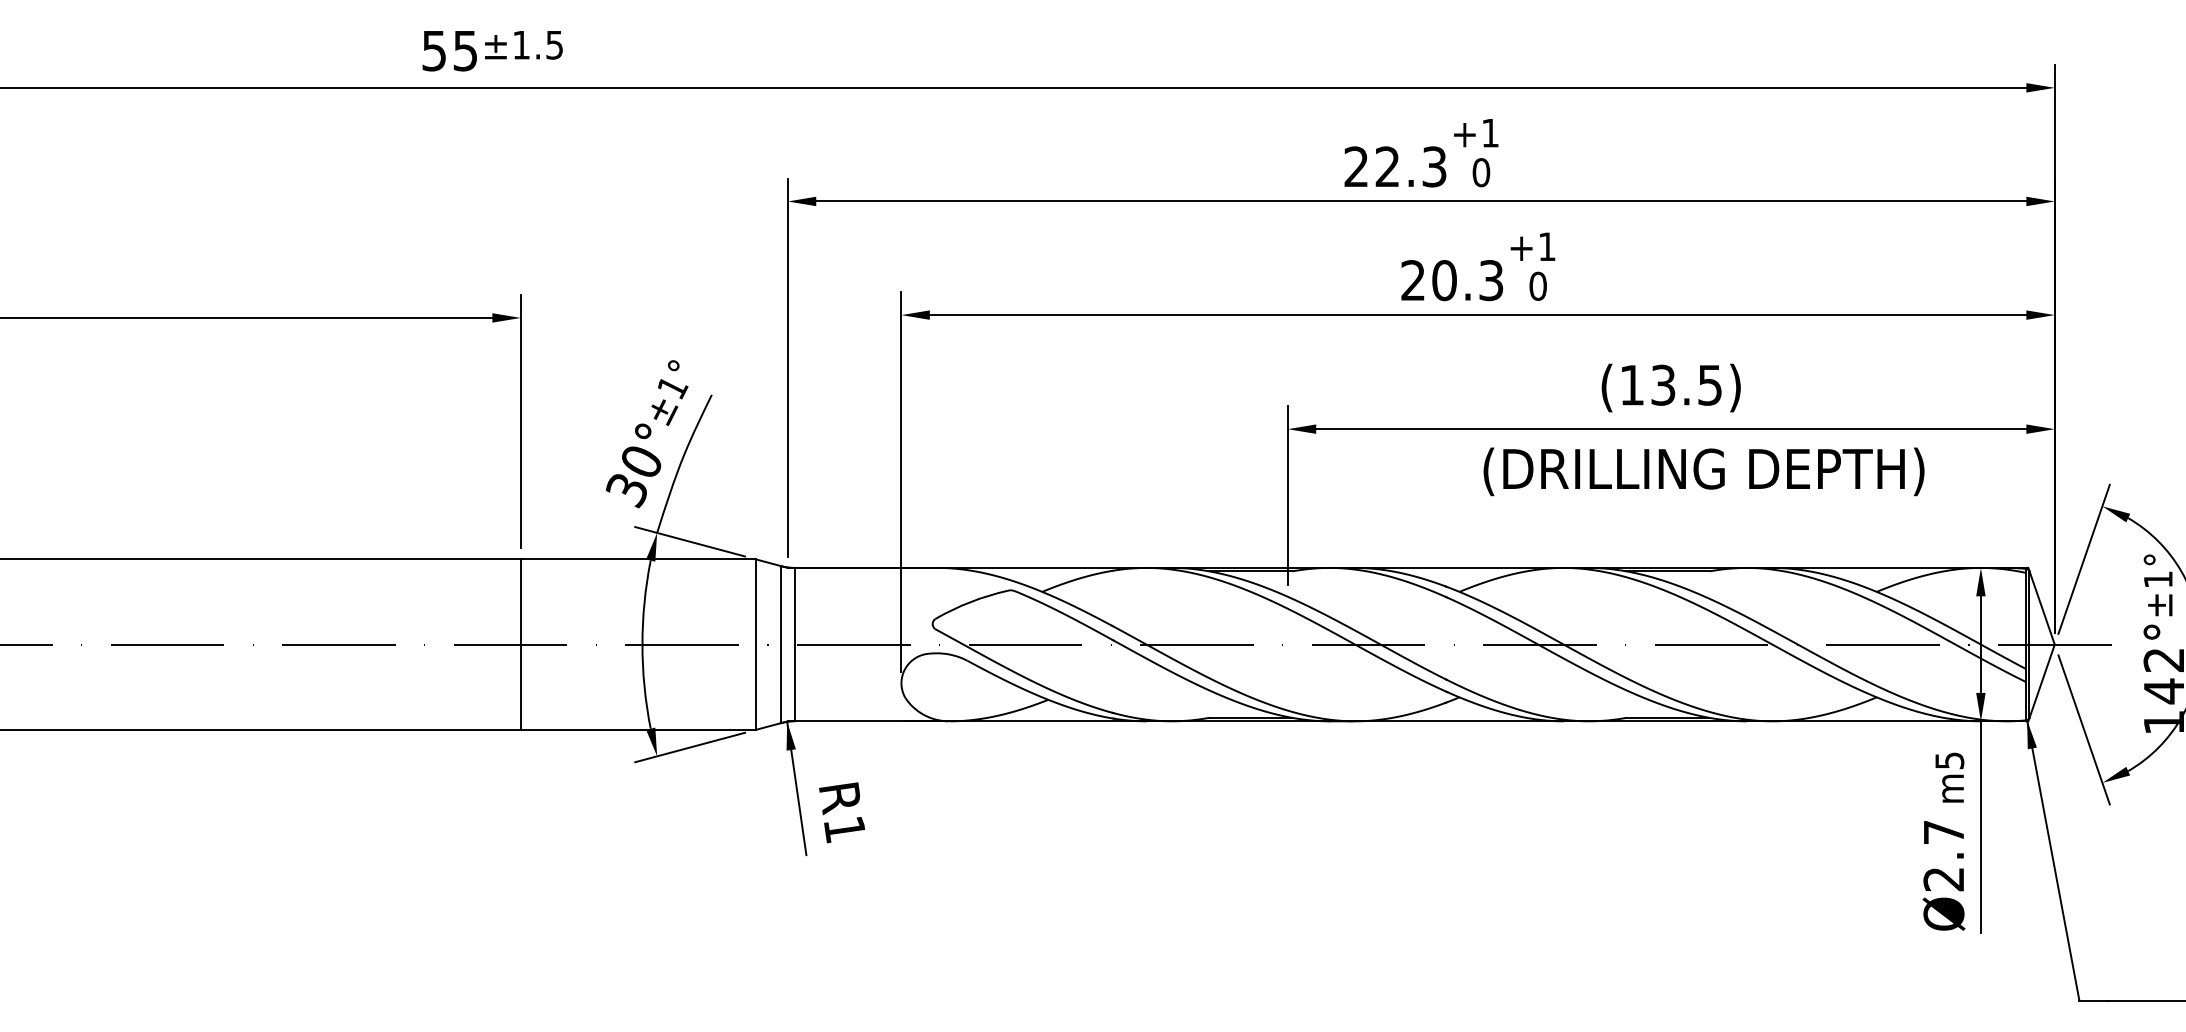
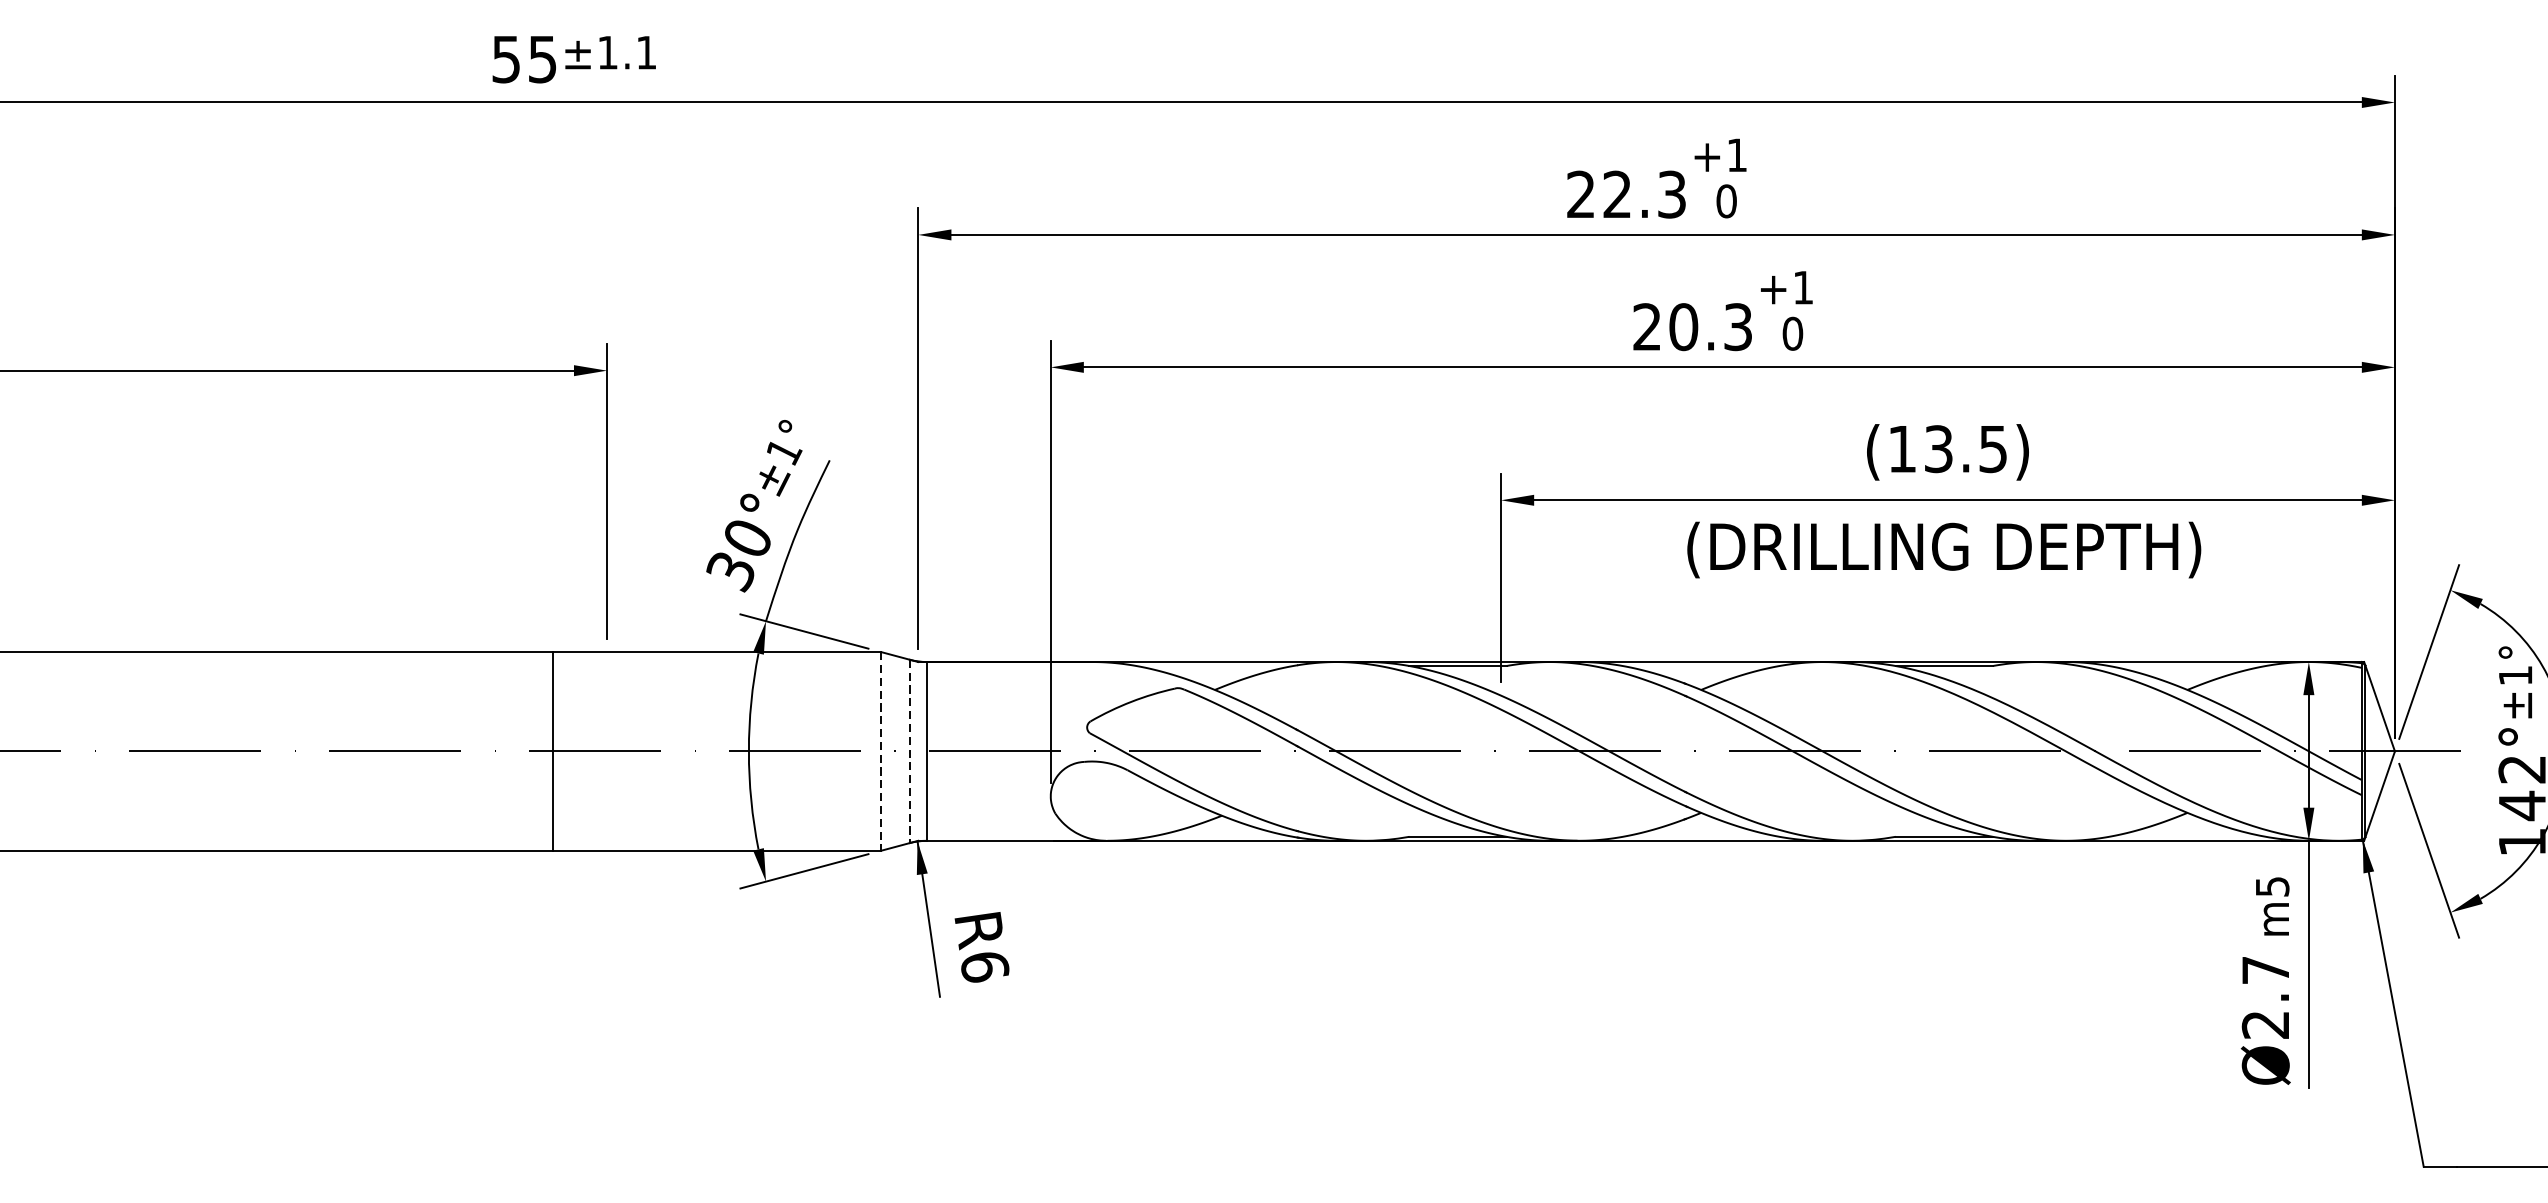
text: (554, 45) -> (646, 53), ±1.5 -> ±1.1
text: (1703, 471) -> (1943, 549), moved
line: (520, 644) -> (553, 751), moved
line: (780, 644) -> (909, 751), solid -> dashed
line: (756, 645) -> (881, 752), solid -> dashed
text: (844, 830) -> (984, 968), R1 -> R6

